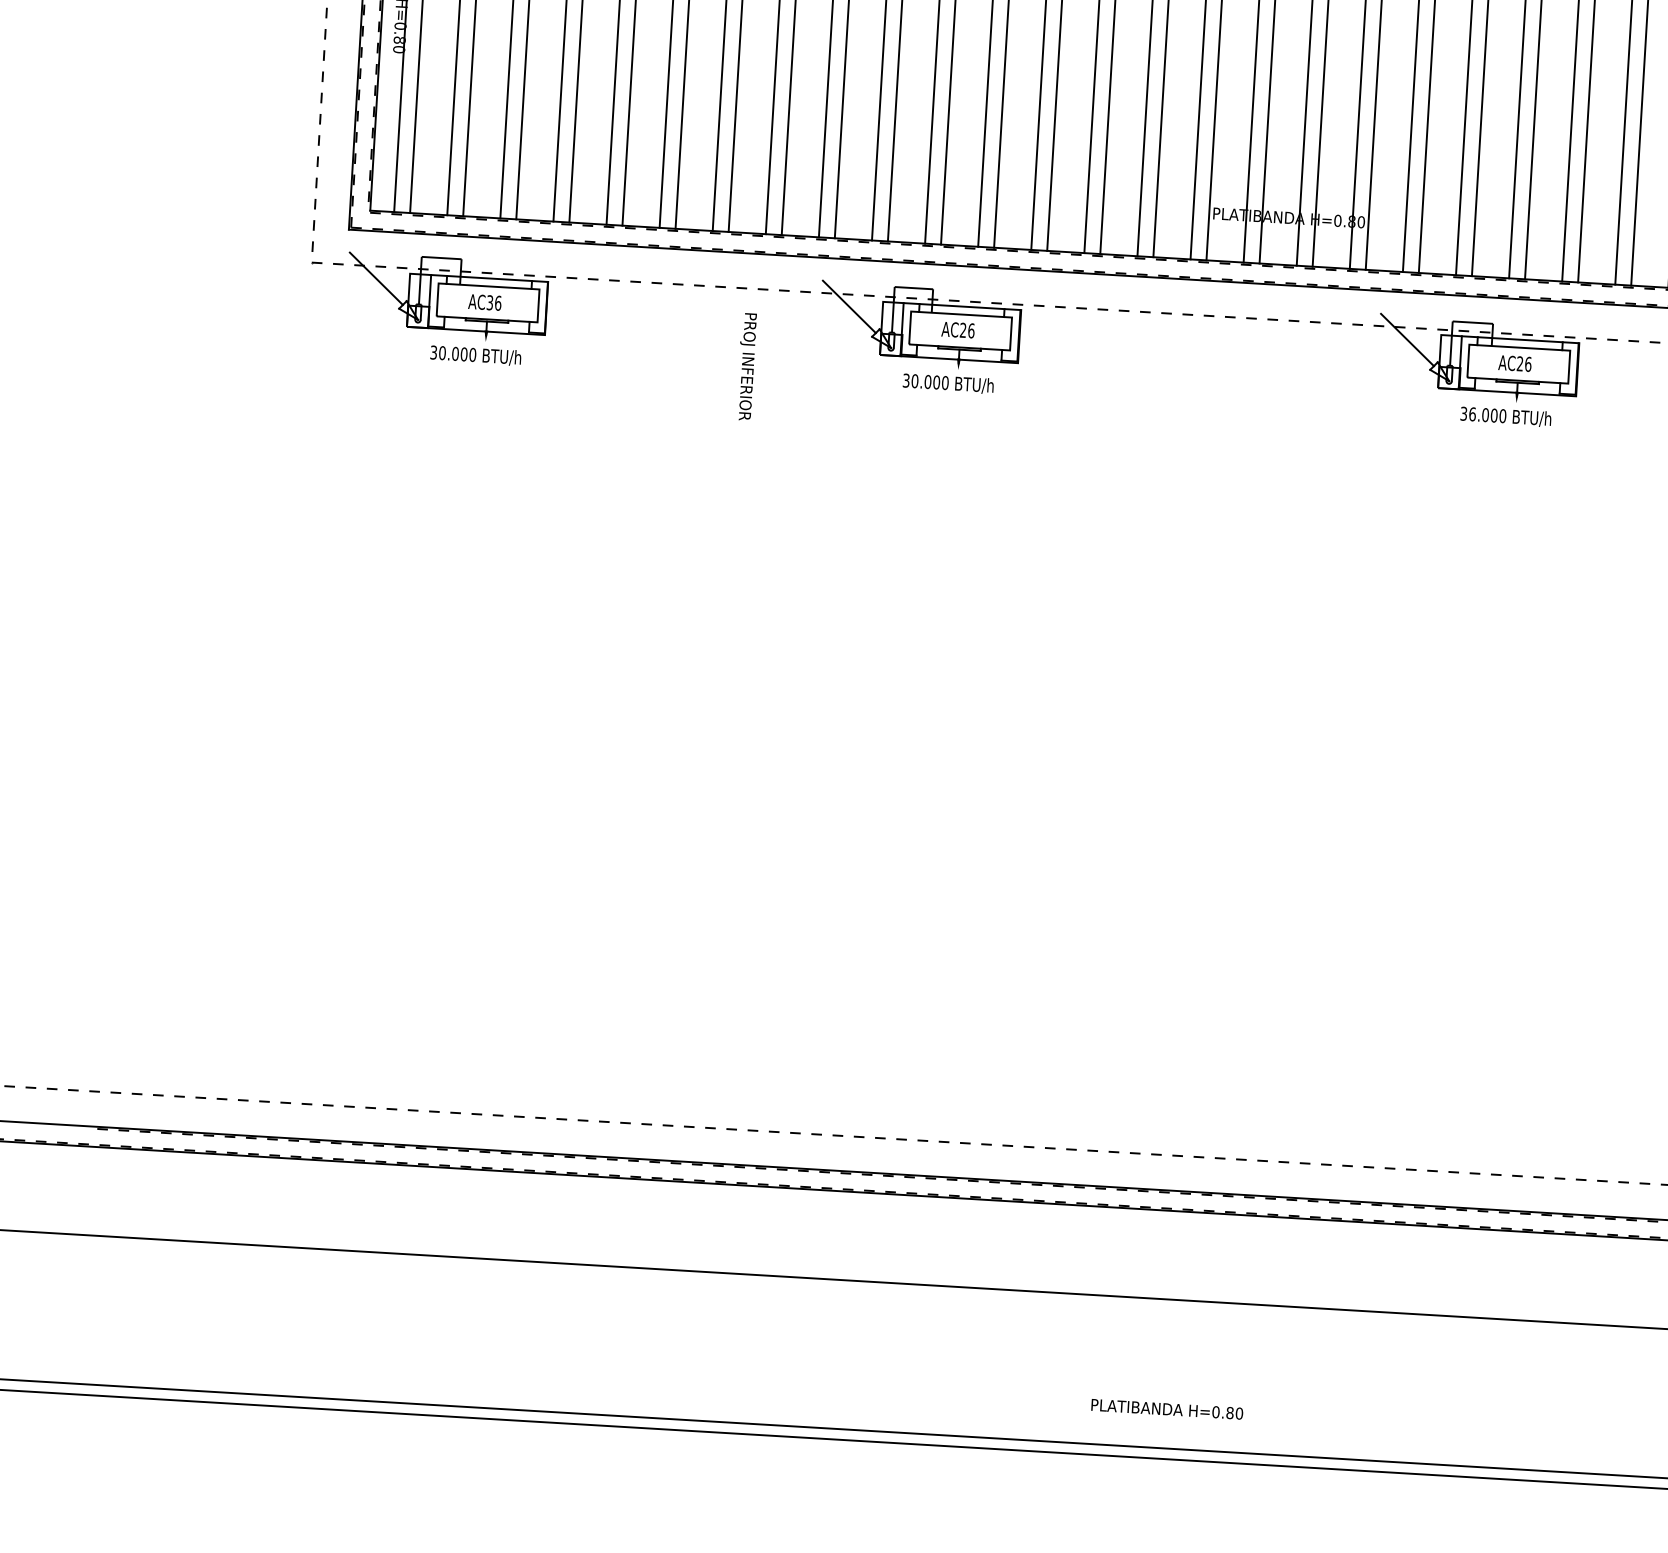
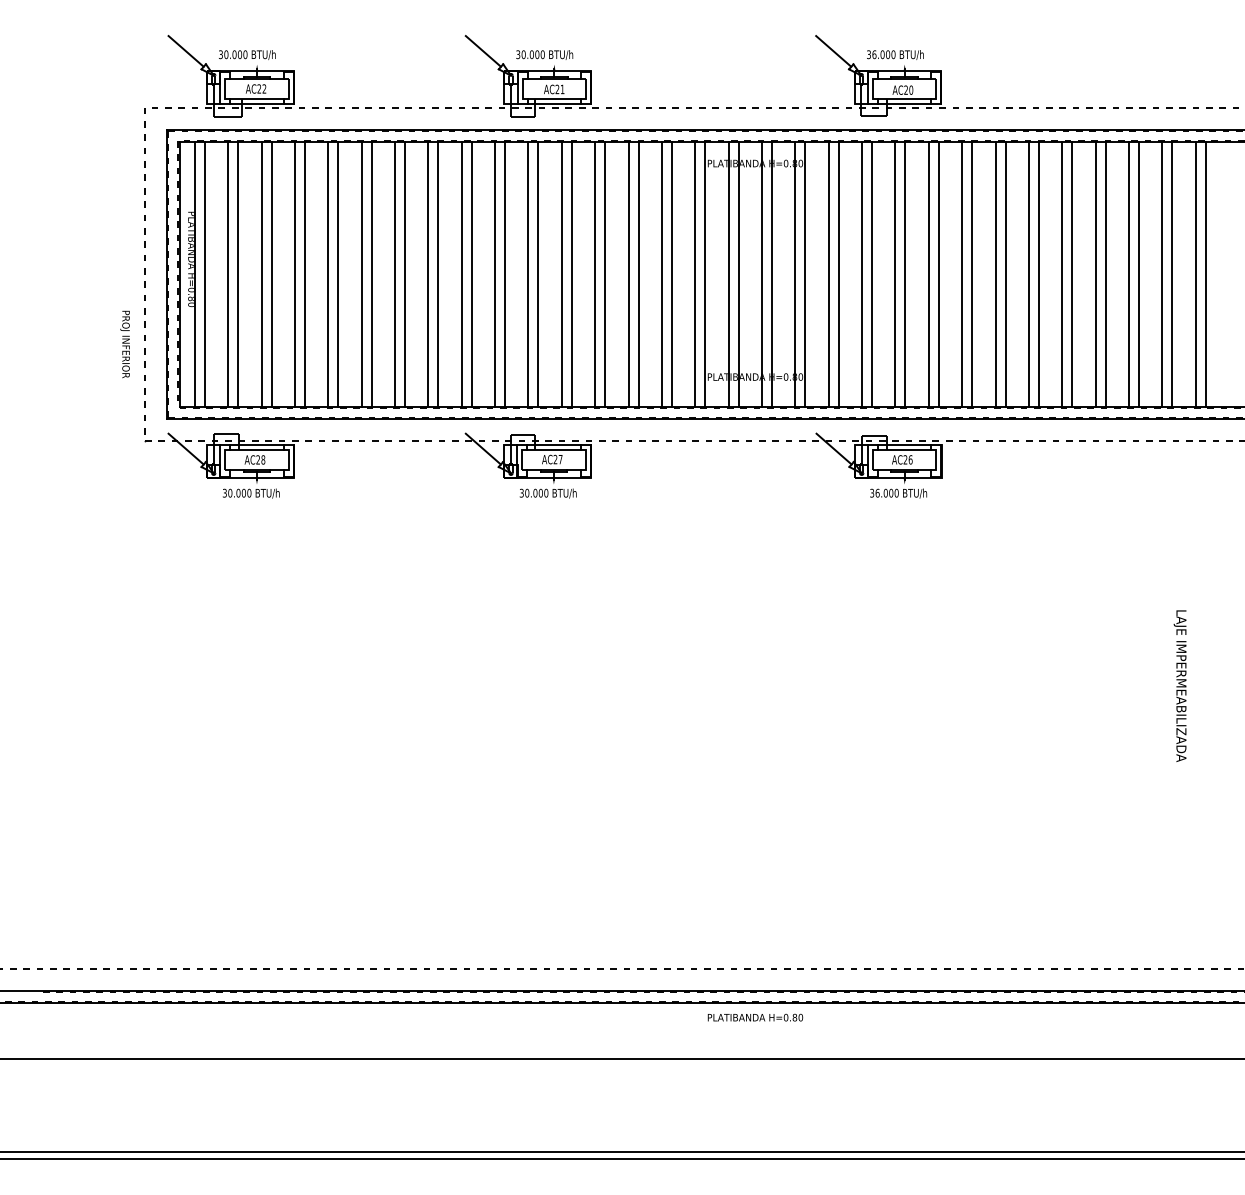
text: (493, 302) -> (260, 459), AC36 -> AC28
text: (971, 330) -> (560, 459), AC26 -> AC27
text: (745, 366) -> (124, 344), moved
text: (1167, 1409) -> (755, 1017), moved

